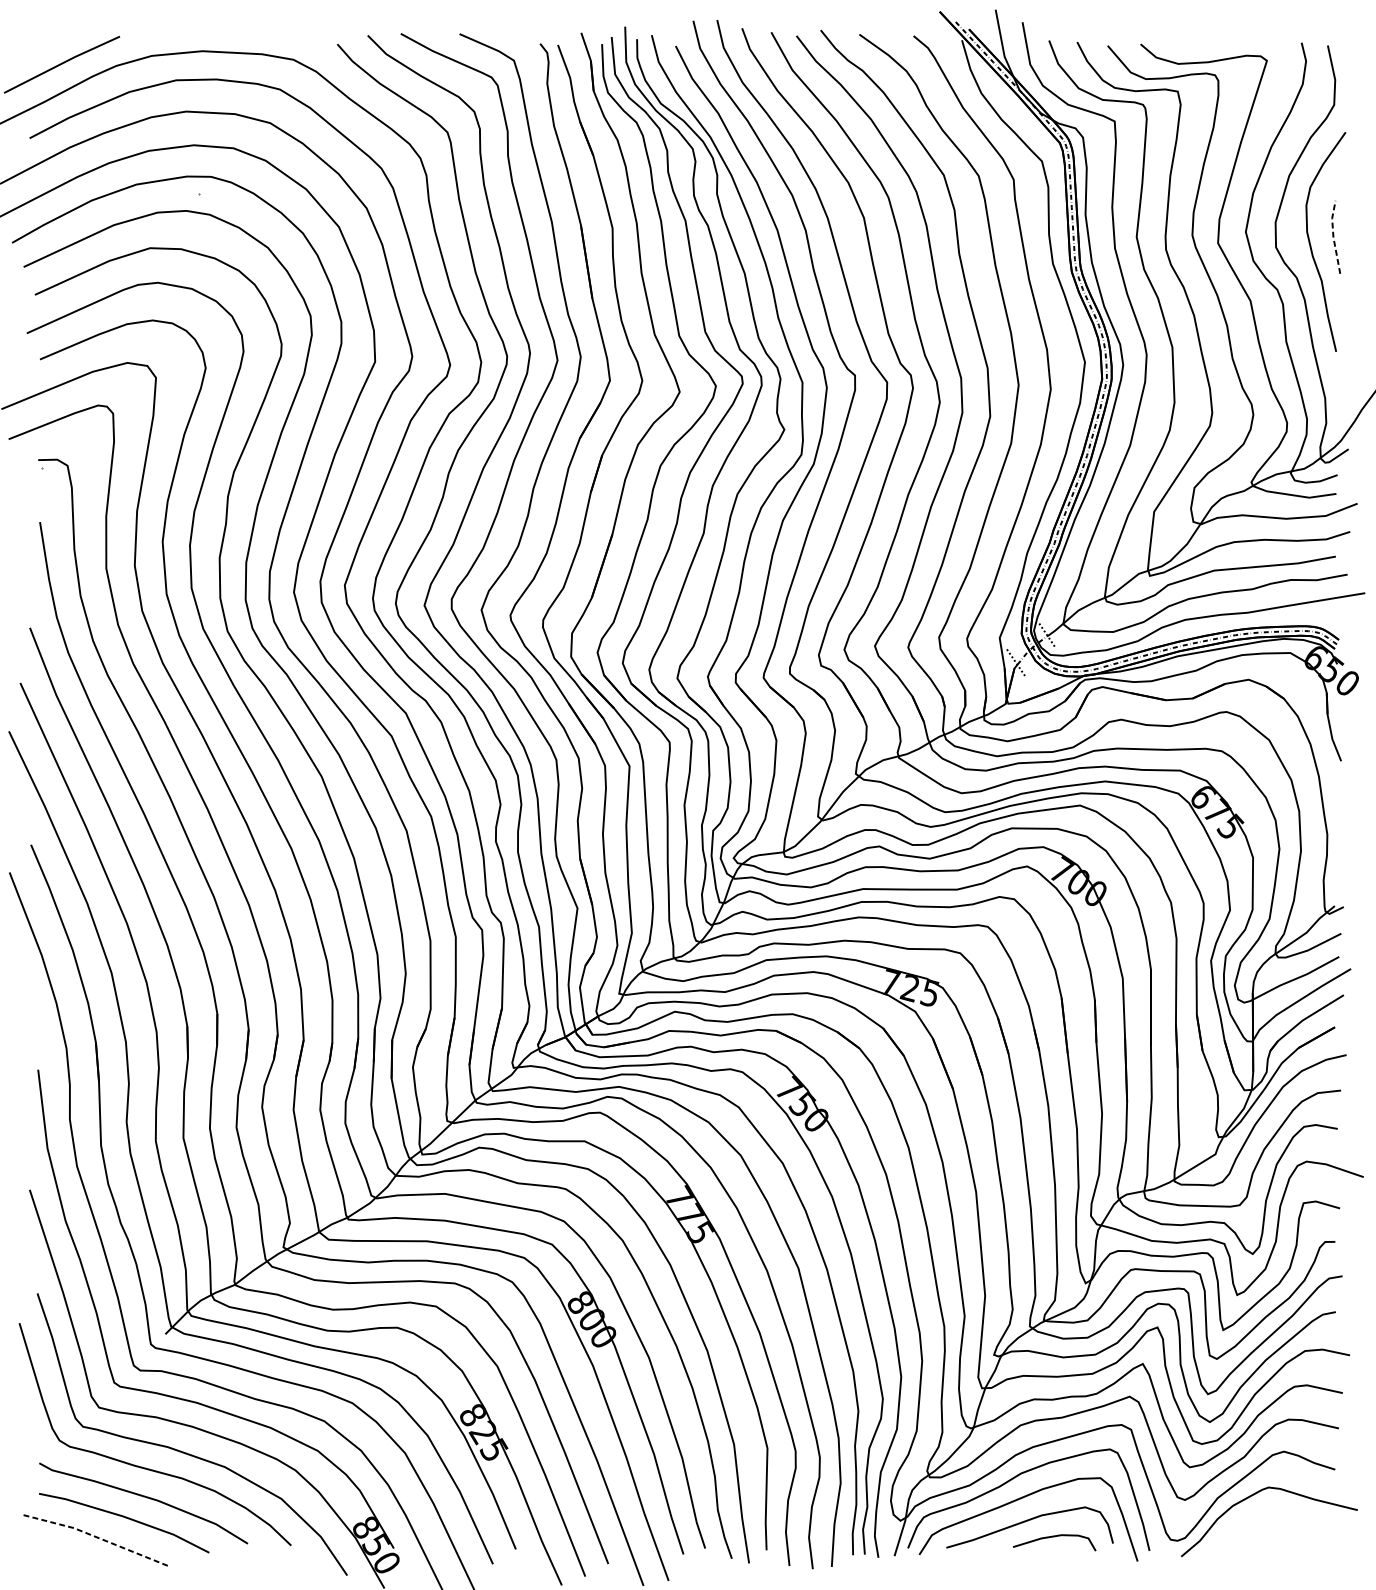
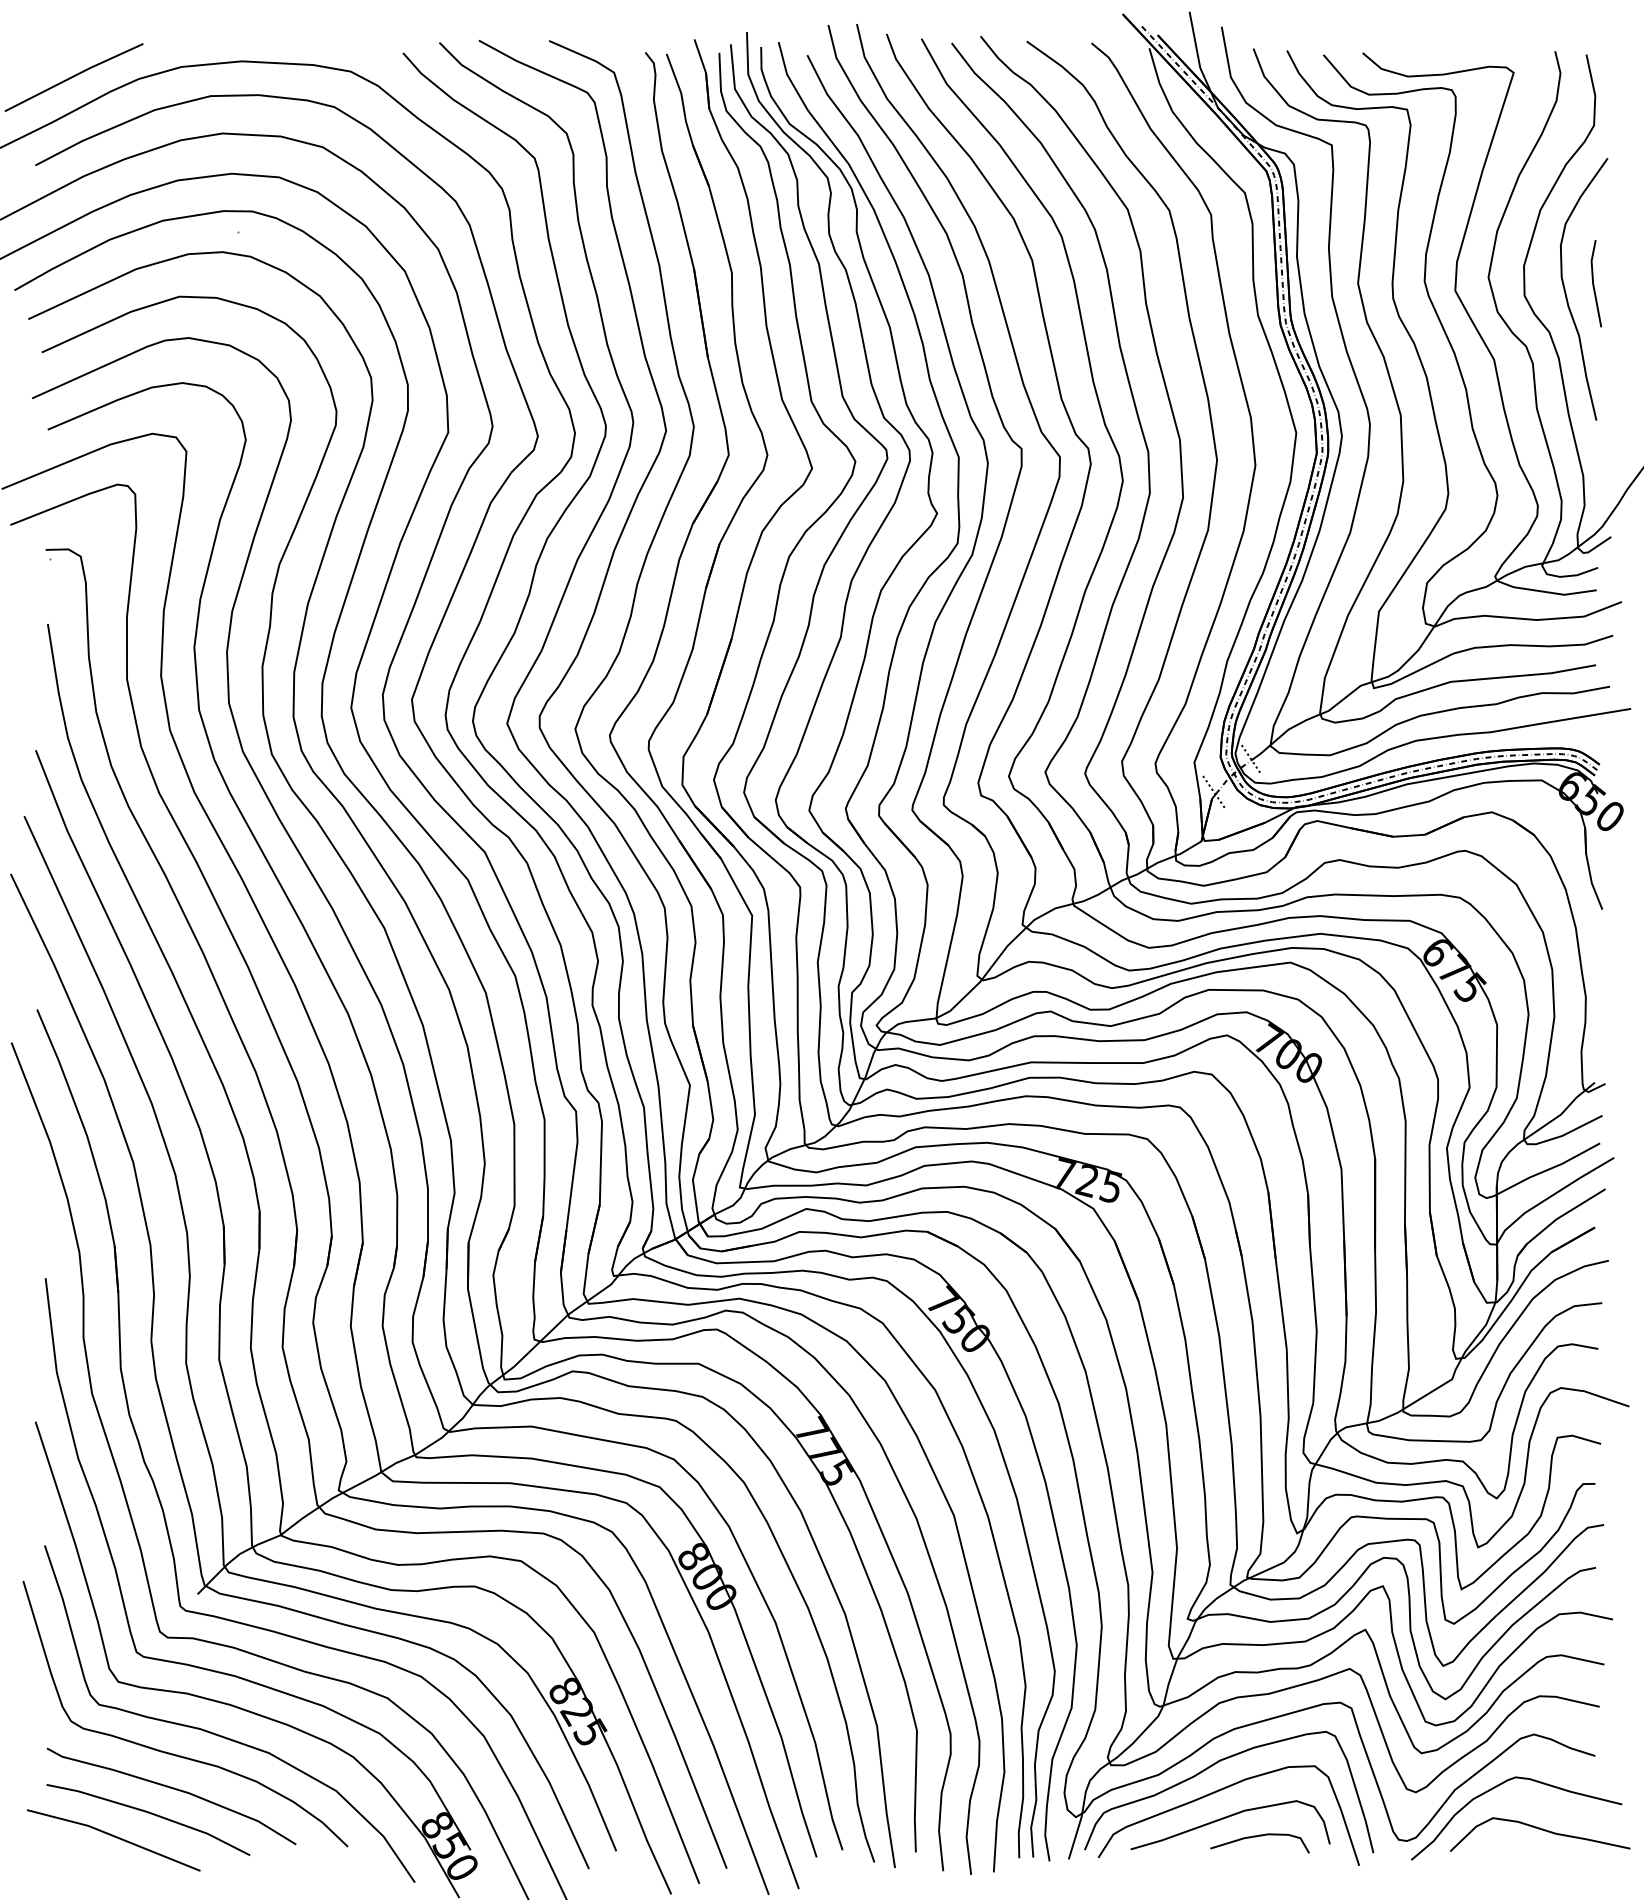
line: (1333, 237) -> (1593, 283), dashed -> solid
curve: (1290, 1531) -> (1541, 1830), added
line: (95, 1537) -> (114, 1836), dashed -> solid

